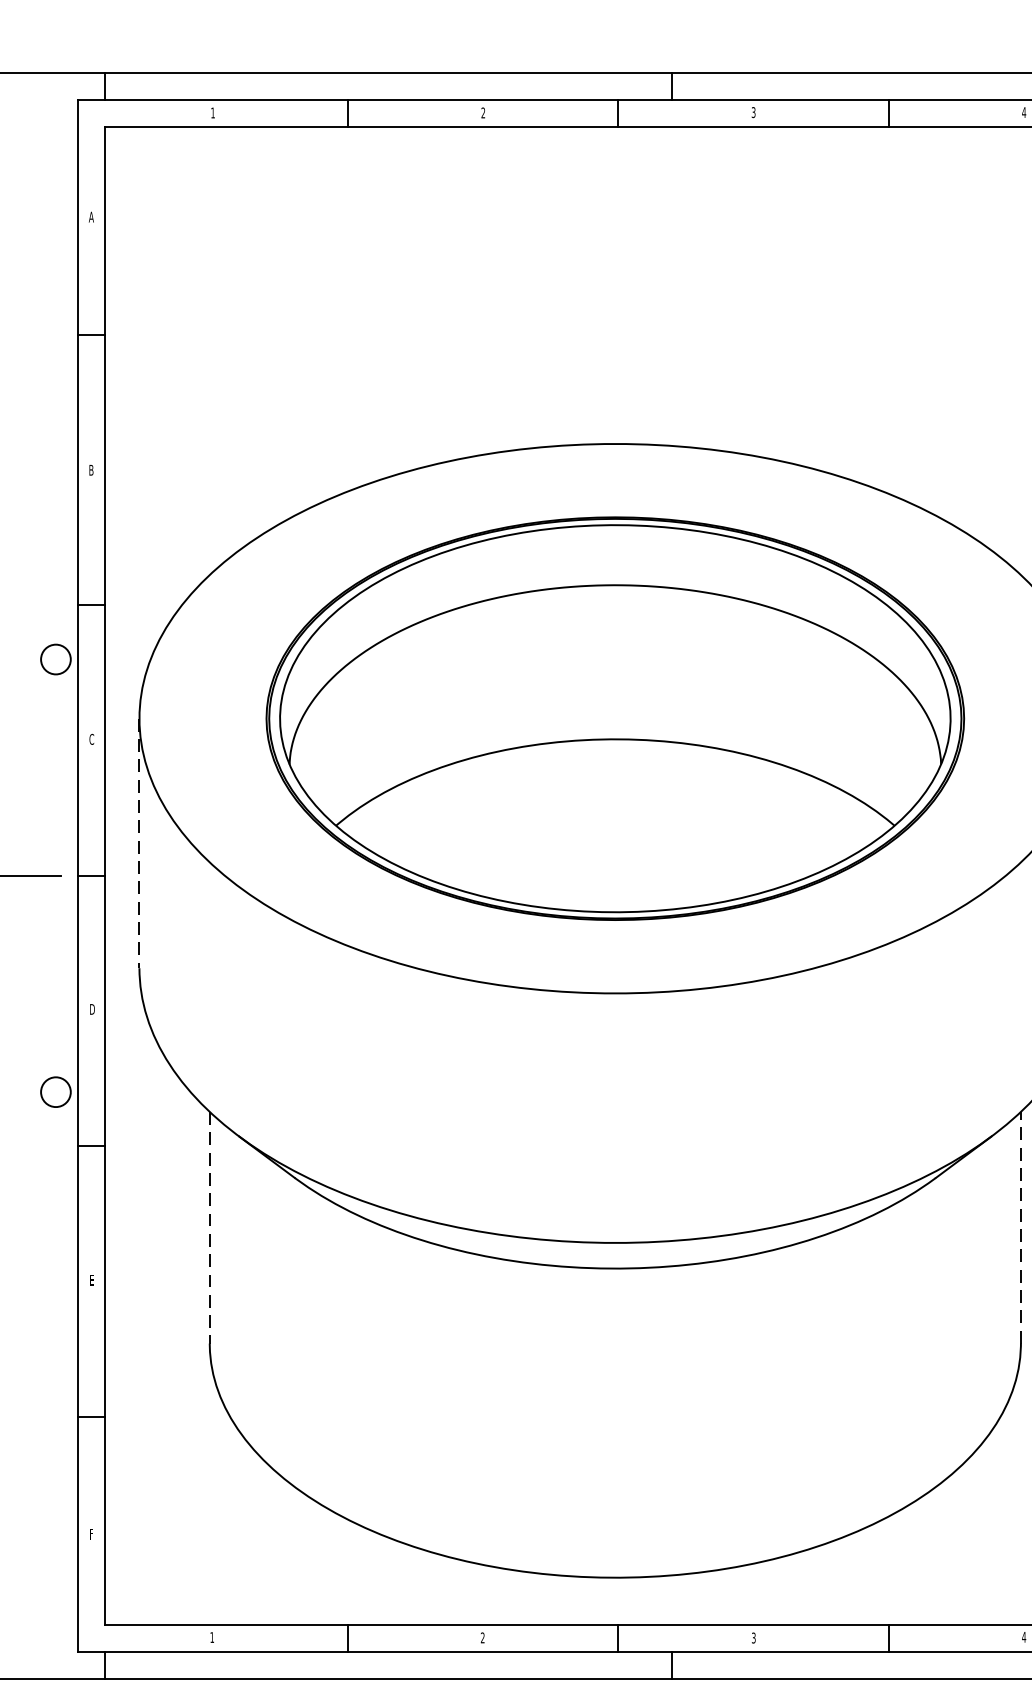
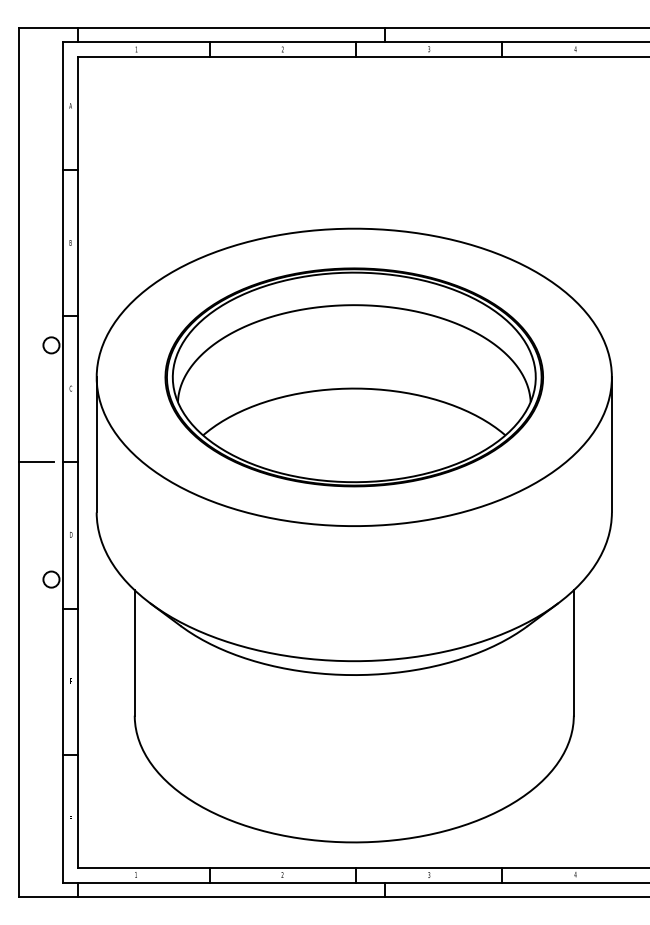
line: (139, 842) -> (96, 444), dashed -> solid
line: (209, 1226) -> (134, 652), dashed -> solid
line: (1020, 1226) -> (573, 652), dashed -> solid

